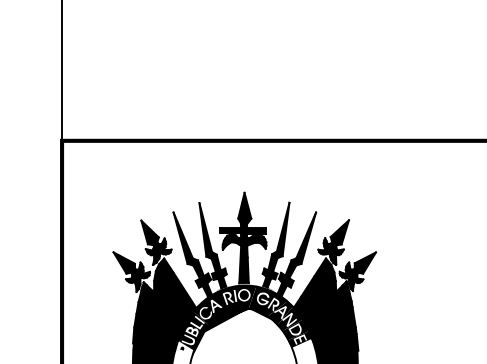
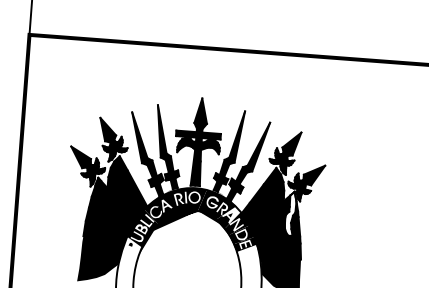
fill: (344, 304) -> (290, 213), removed
fill: (283, 310) -> (231, 215), removed

